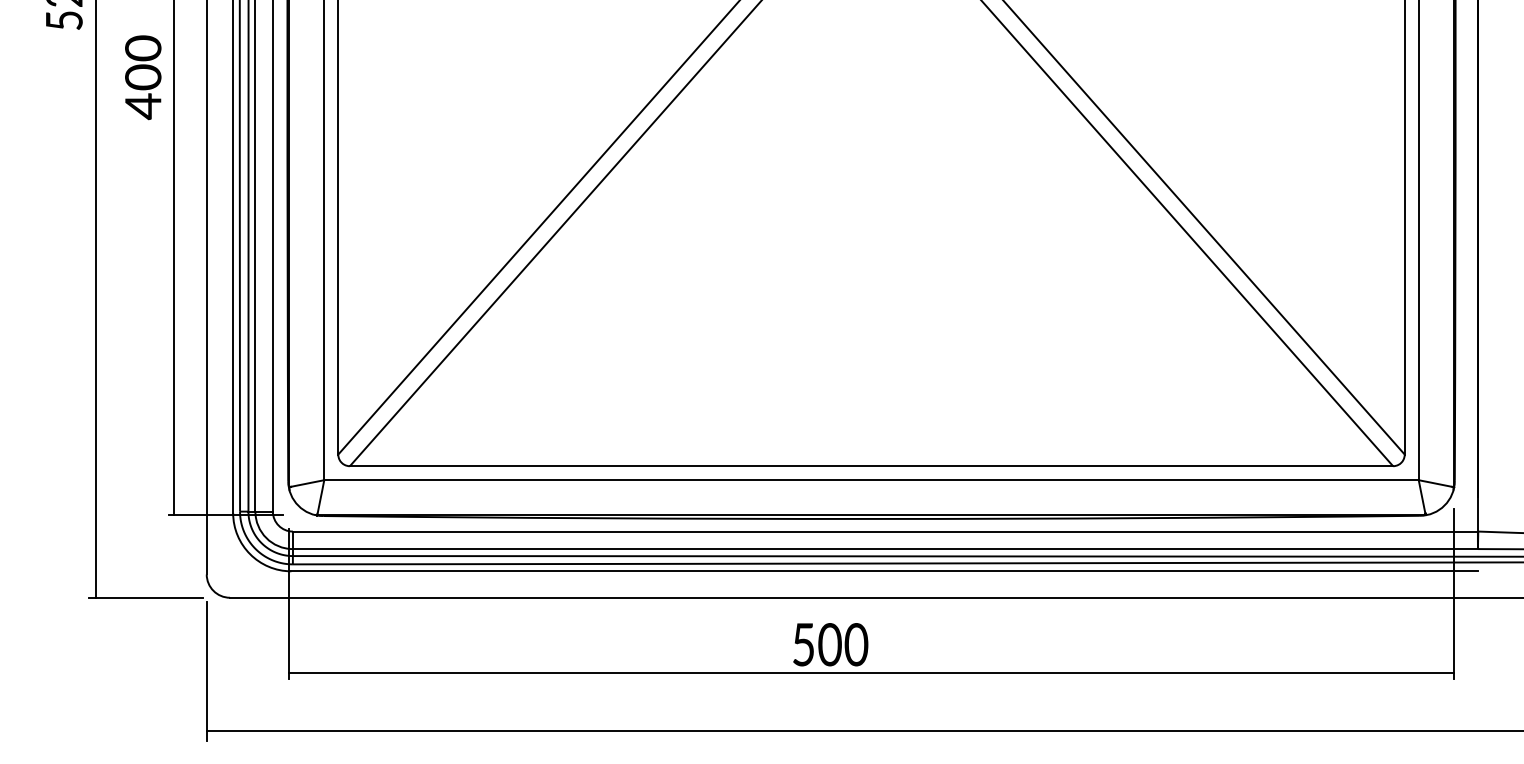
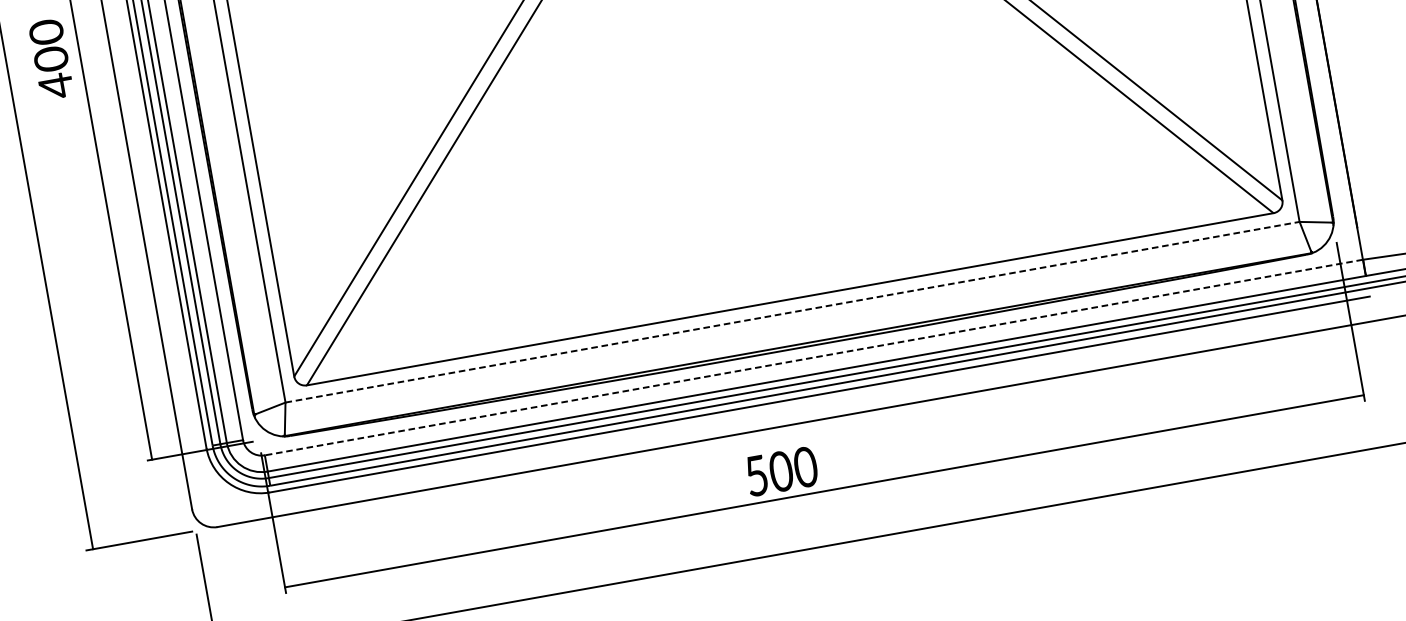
line: (872, 480) -> (793, 312), solid -> dashed
line: (885, 531) -> (813, 357), solid -> dashed

